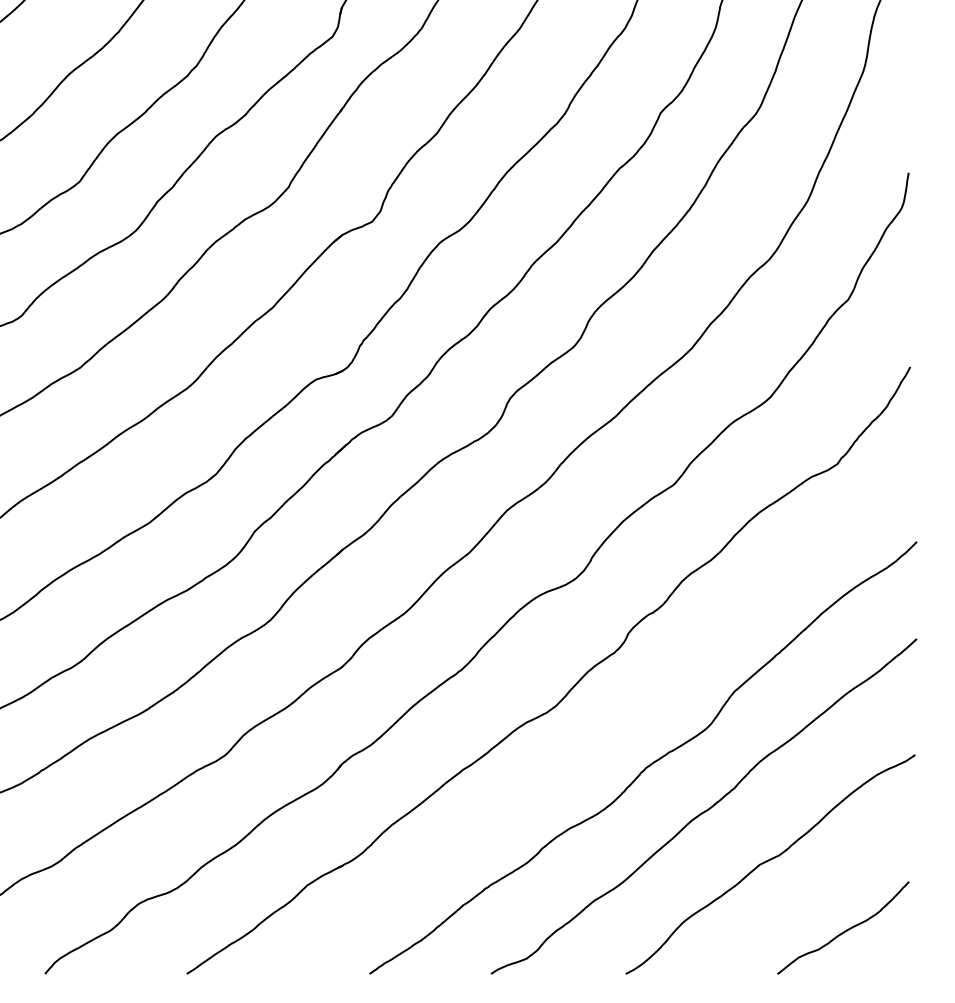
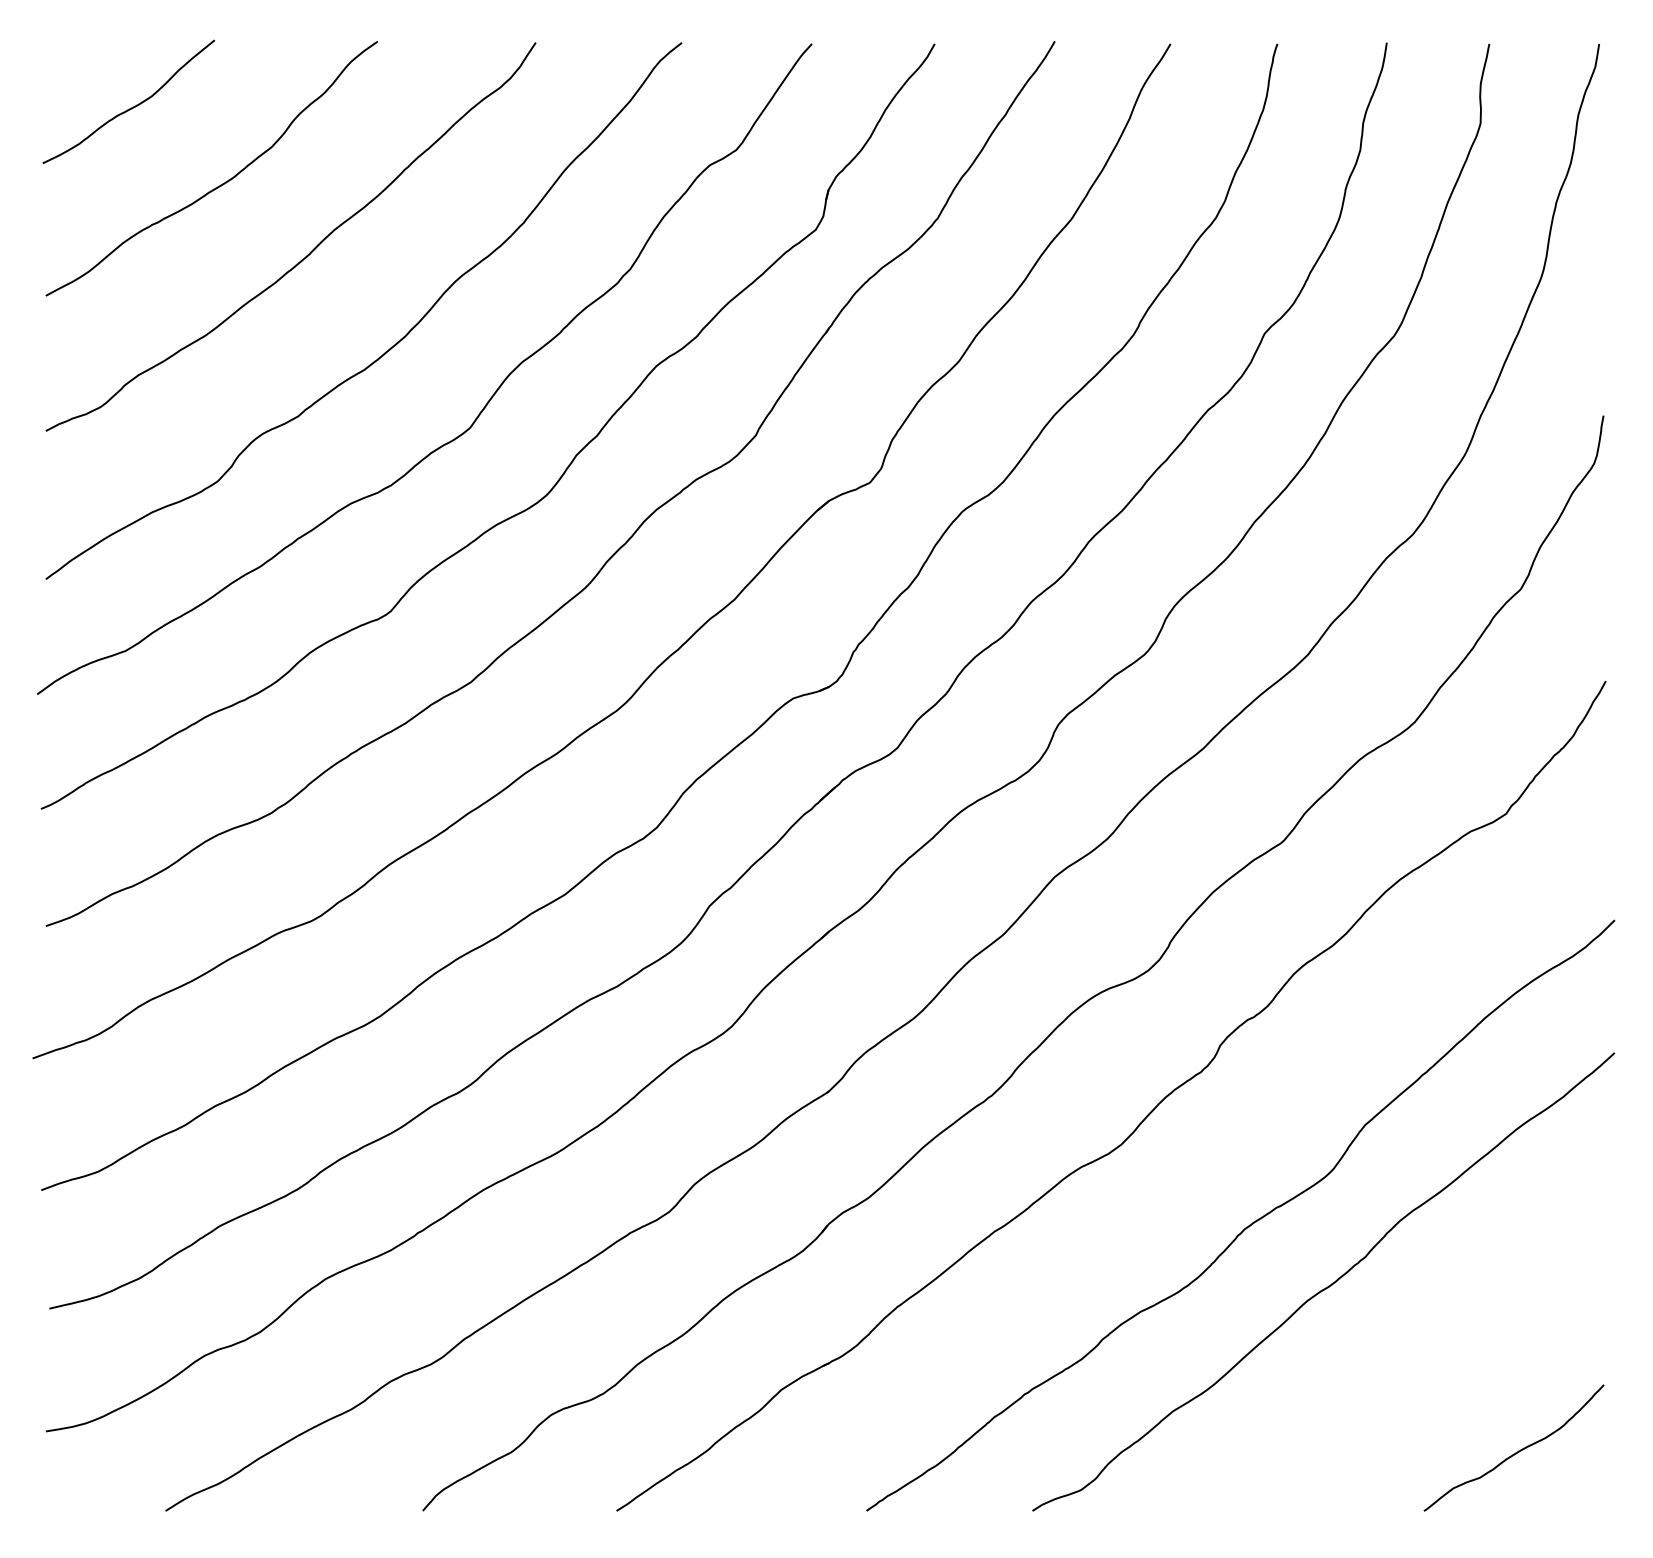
curve: (769, 861) -> (1413, 1356), removed

